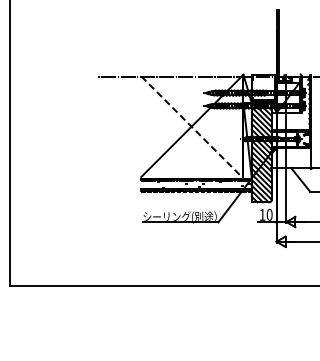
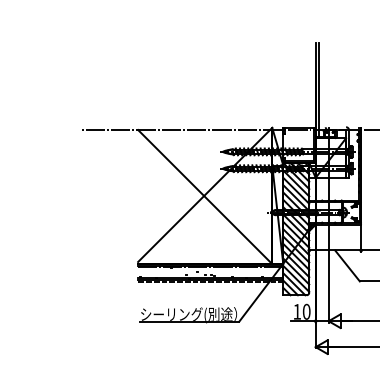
line: (192, 127) -> (205, 197), dashed -> solid

